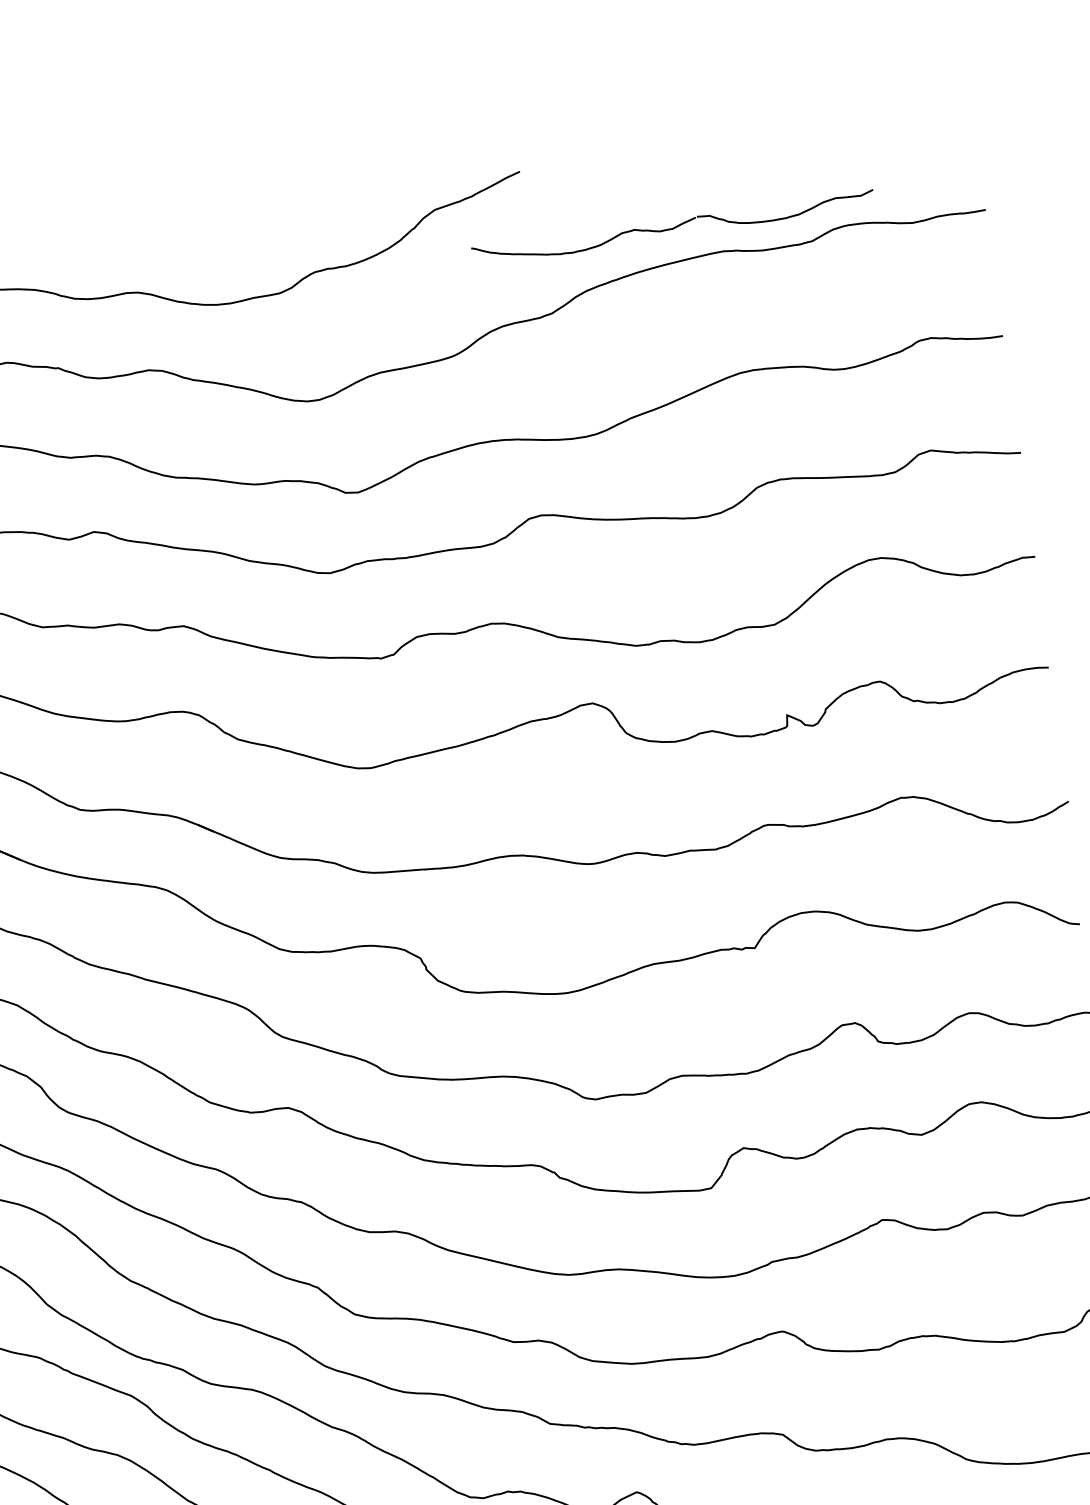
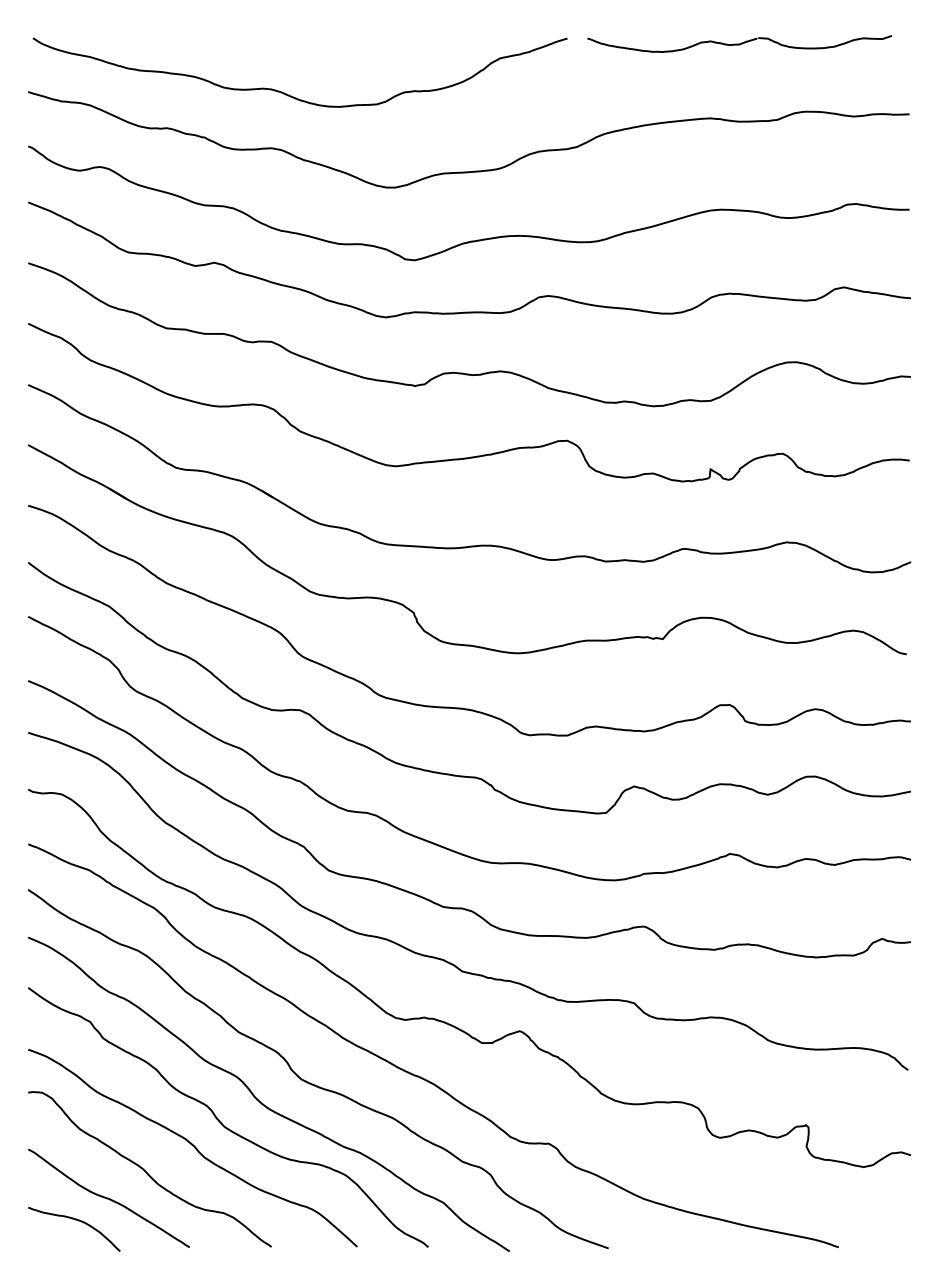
part: (673, 227) -> (739, 43), moved

